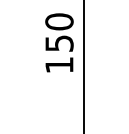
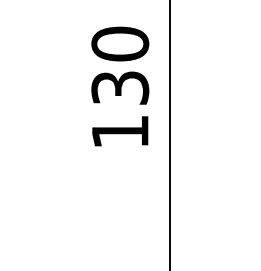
text: (59, 43) -> (120, 87), 150 -> 130

